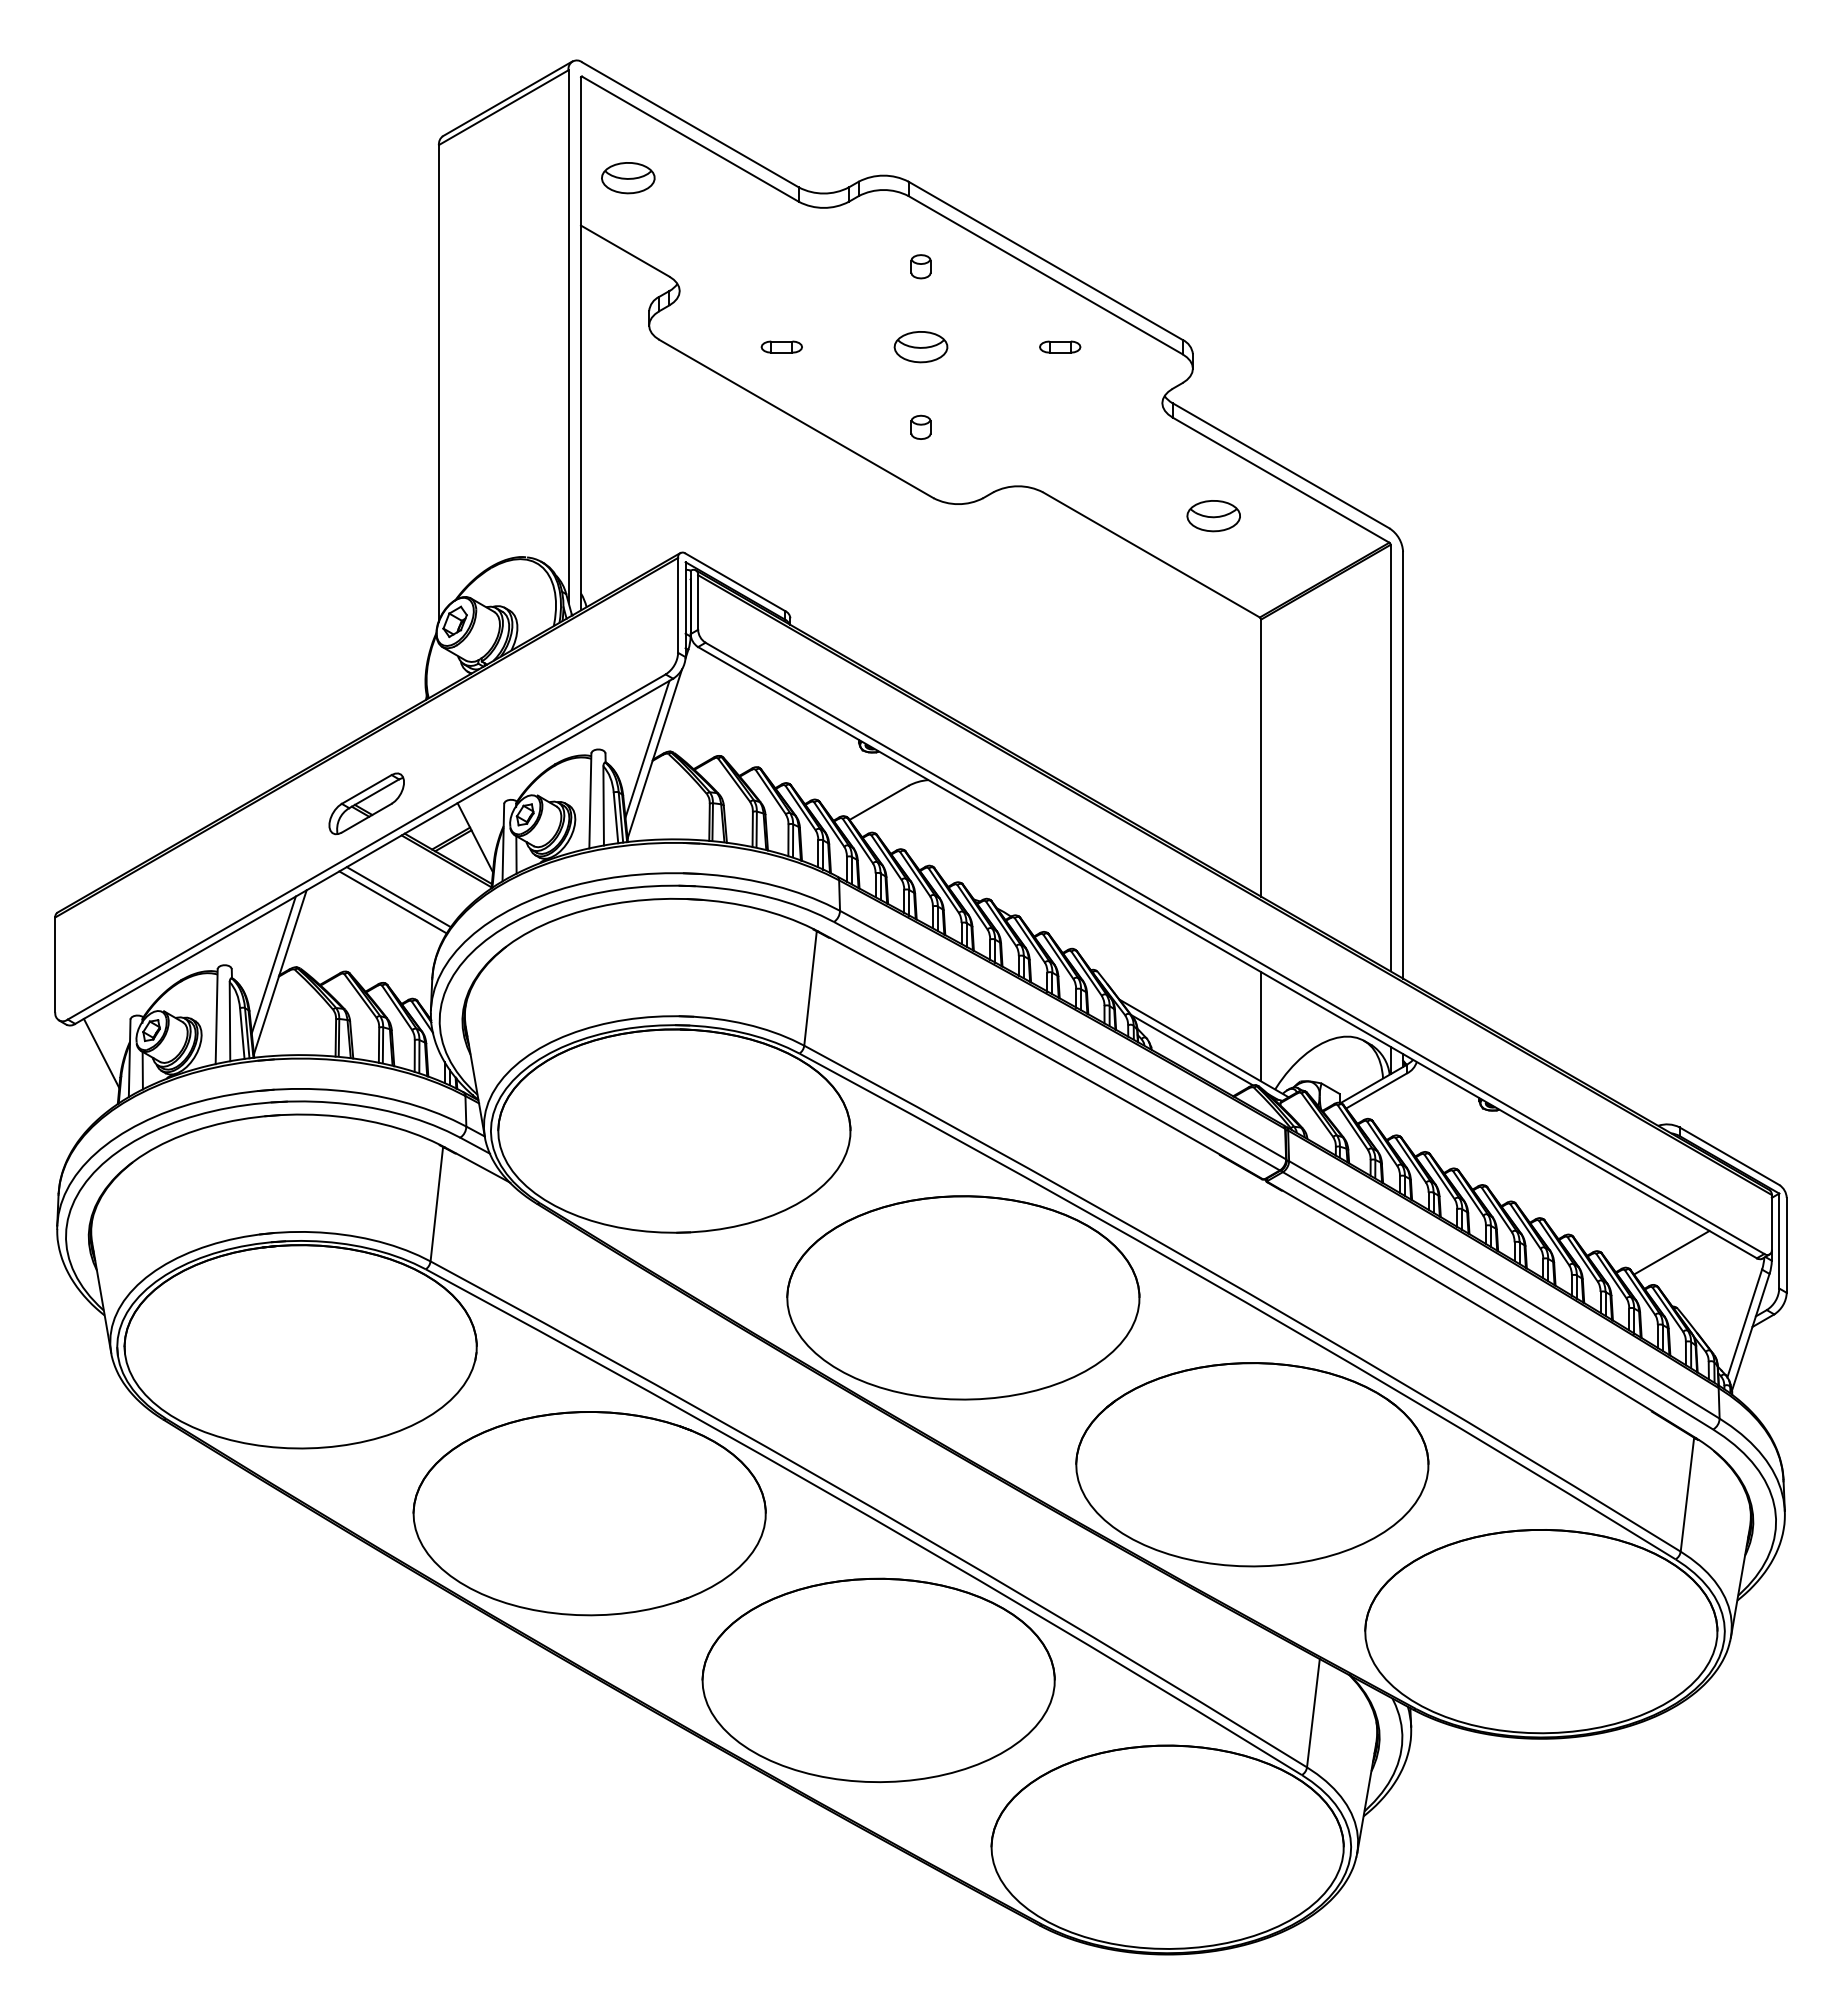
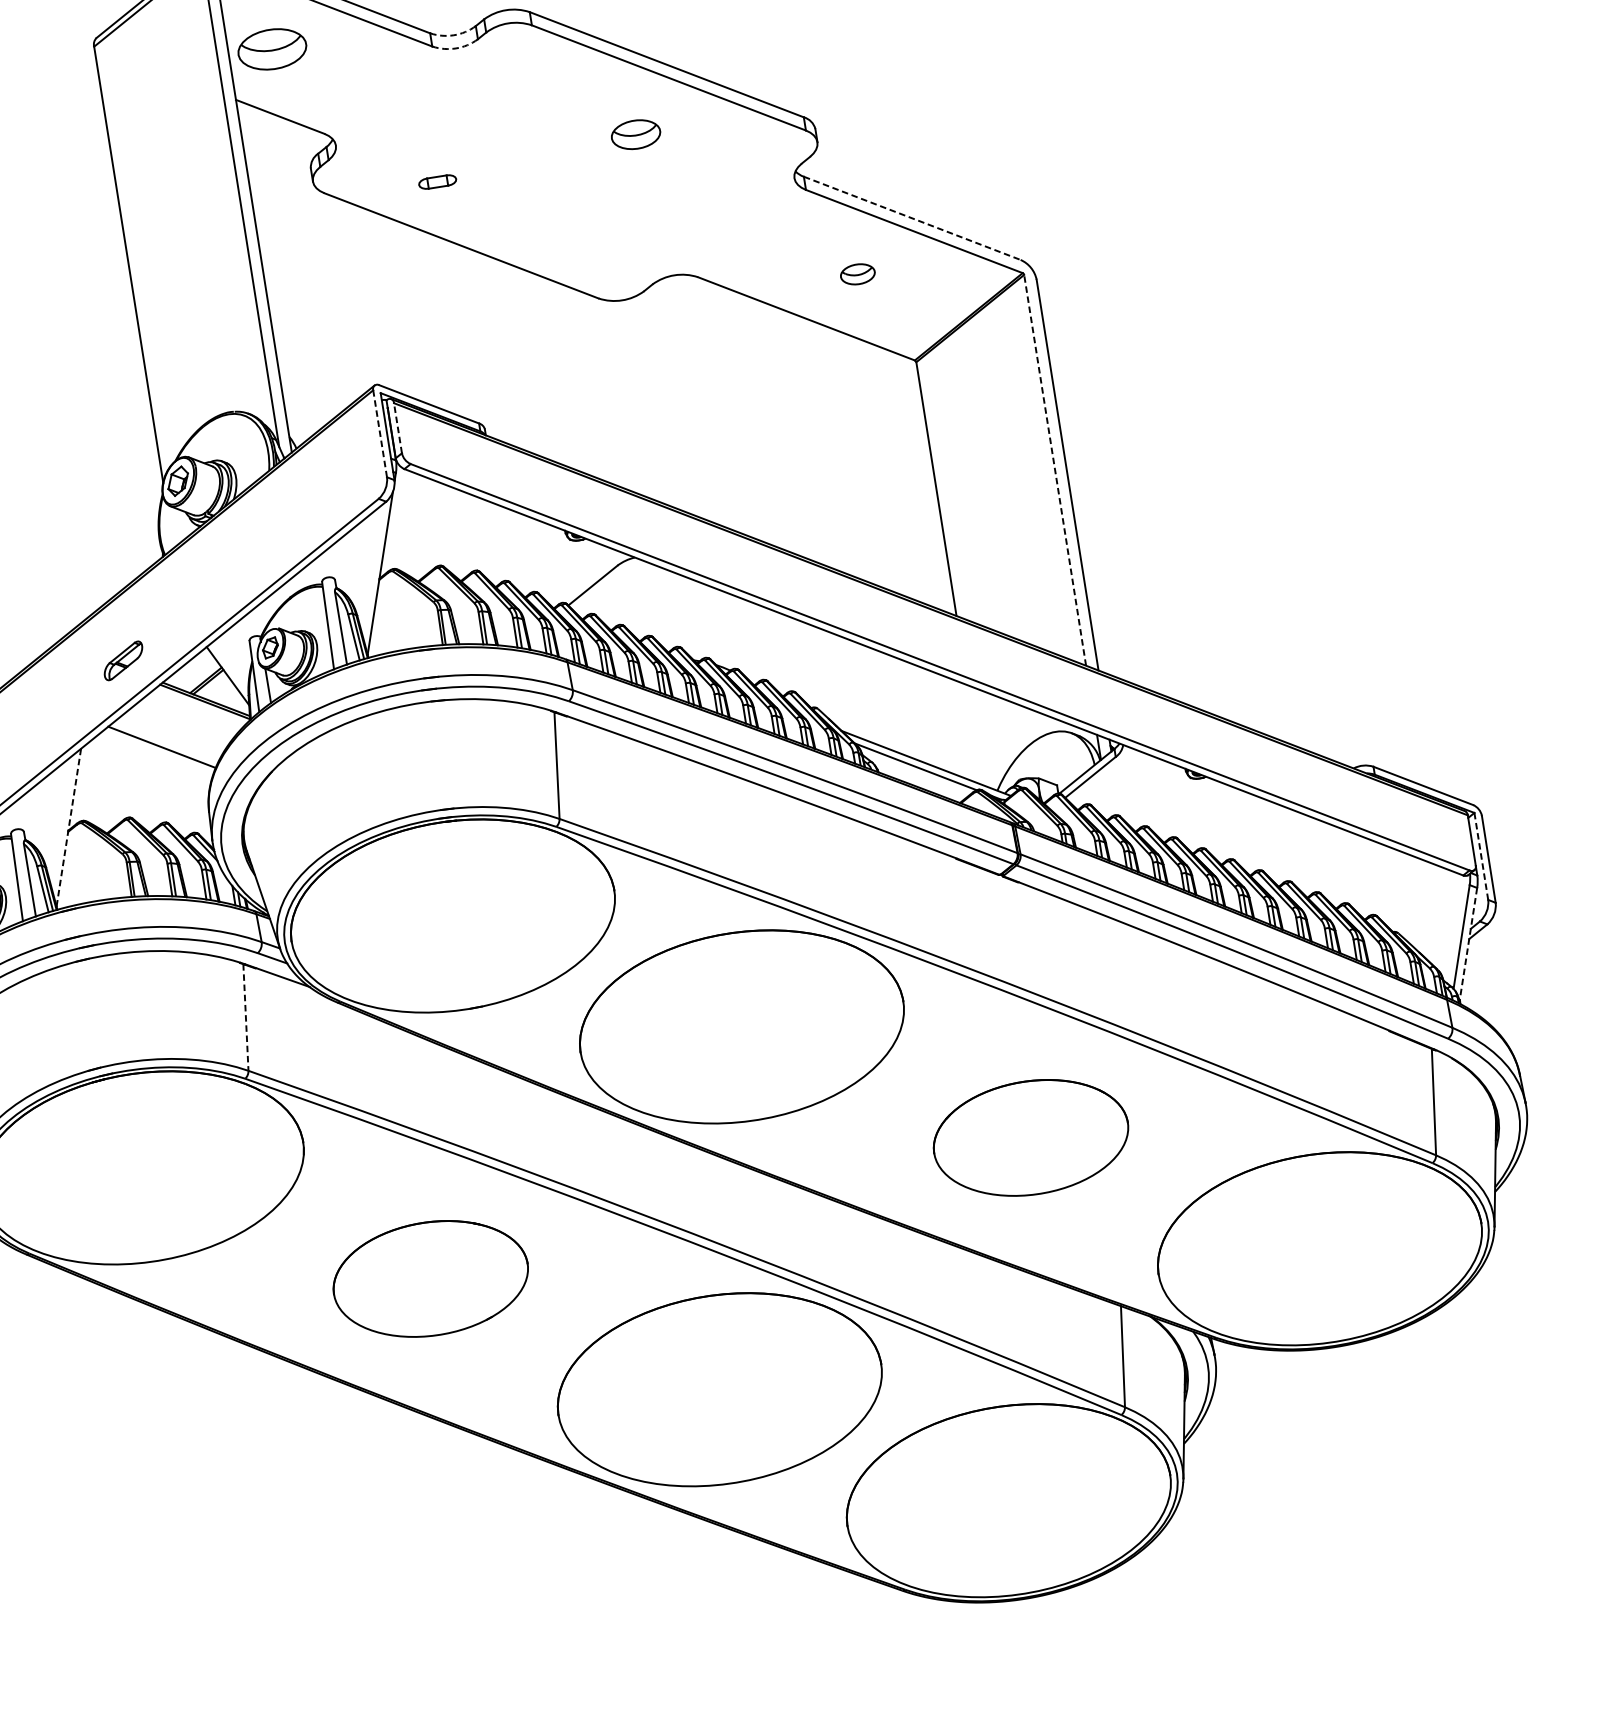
part: (628, 178) -> (272, 49), size x1.4
arc: (823, 193) -> (453, 35), solid -> dashed
arc: (823, 207) -> (455, 48), solid -> dashed
part: (920, 266) -> (553, 88), removed
part: (1060, 346) -> (692, 141), removed
part: (920, 347) -> (635, 135), moved
part: (920, 426) -> (576, 234), removed
line: (1281, 466) -> (912, 218), solid -> dashed
part: (1213, 516) -> (857, 274), size x0.7
line: (698, 601) -> (398, 427), solid -> dashed
line: (678, 604) -> (380, 432), solid -> dashed
line: (647, 748) -> (372, 569), removed
line: (1390, 757) -> (1054, 469), solid -> dashed
part: (366, 803) -> (123, 660), size x0.6
line: (398, 897) -> (166, 742), removed
line: (273, 964) -> (61, 821), removed
line: (280, 972) -> (69, 827), solid -> dashed
line: (1261, 1026) -> (975, 734), removed
line: (436, 1204) -> (245, 1017), solid -> dashed
line: (1779, 1241) -> (1481, 856), solid -> dashed
line: (1671, 1252) -> (1384, 882), removed
line: (1750, 1332) -> (1468, 944), solid -> dashed
part: (1252, 1464) -> (1031, 1137), size x0.6
part: (589, 1513) -> (430, 1278), size x0.6

